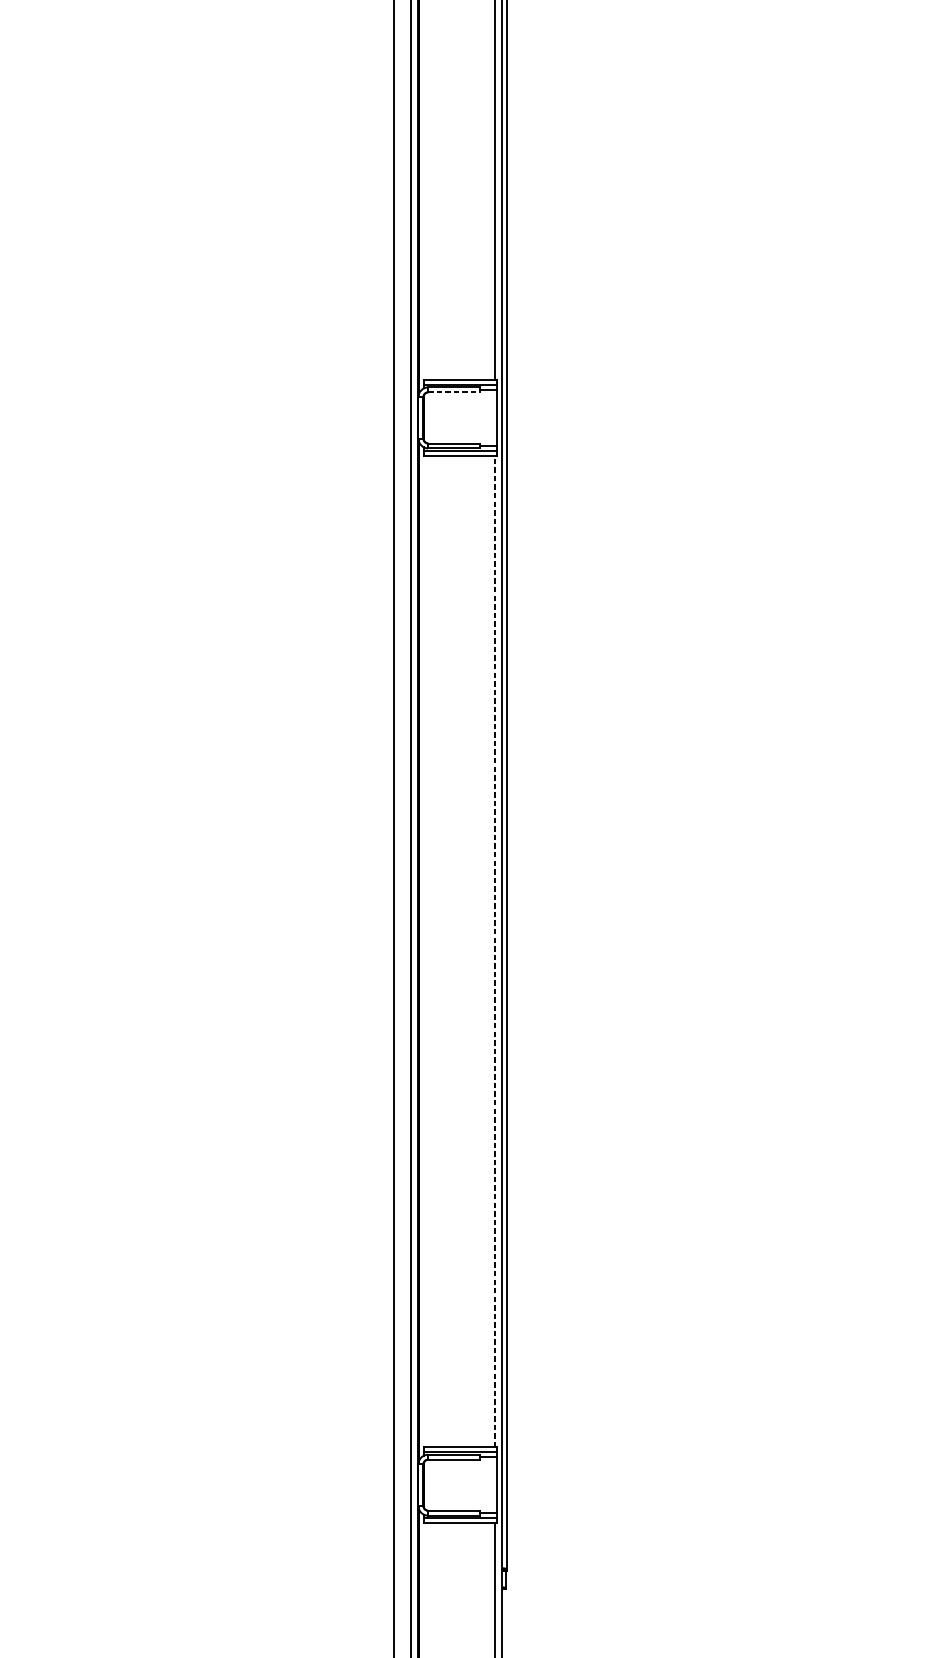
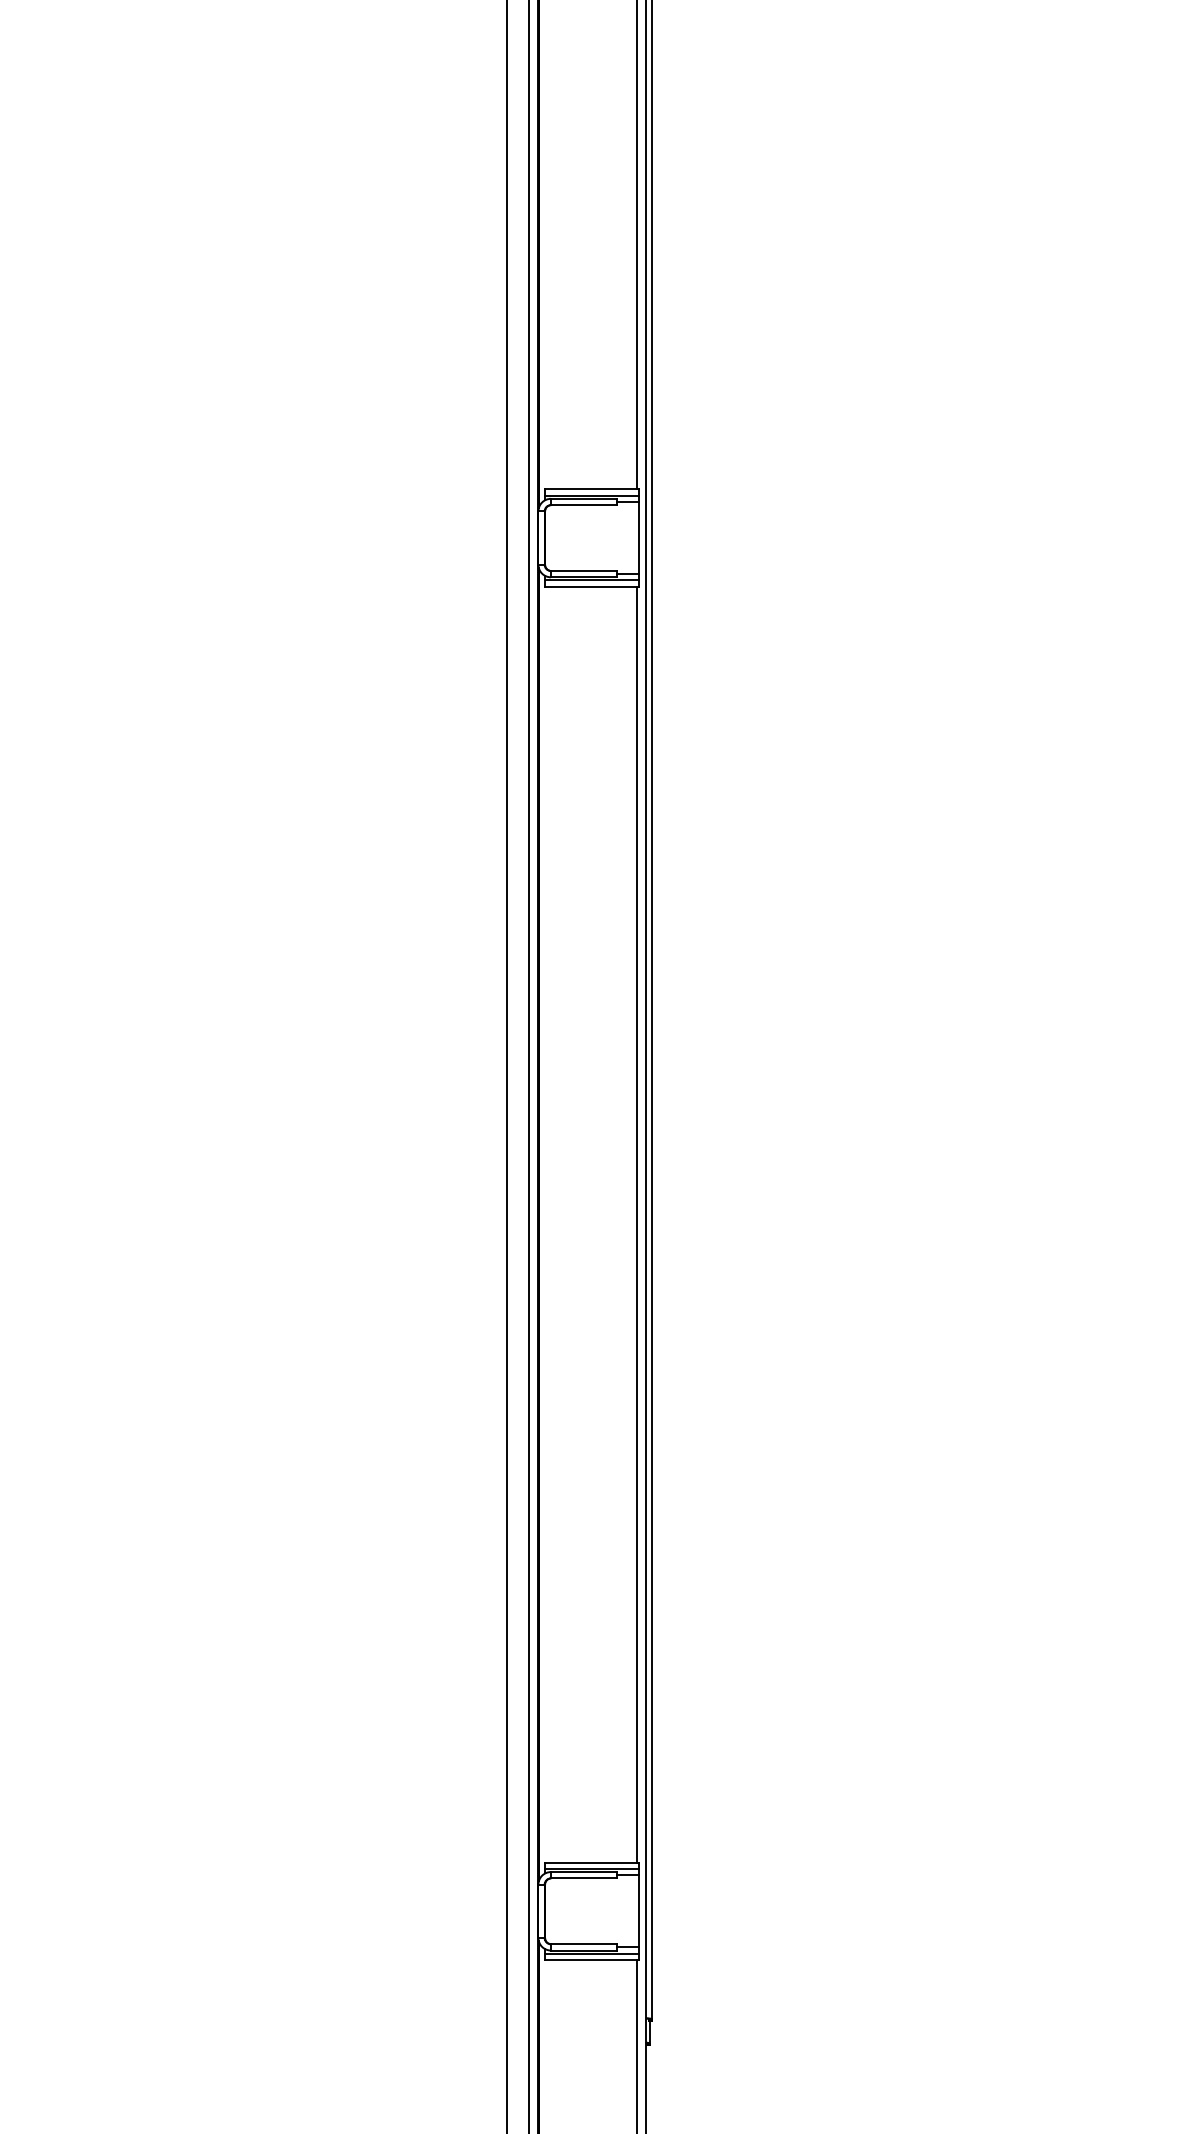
line: (454, 392) -> (584, 505), dashed -> solid
line: (494, 951) -> (636, 1224), dashed -> solid

